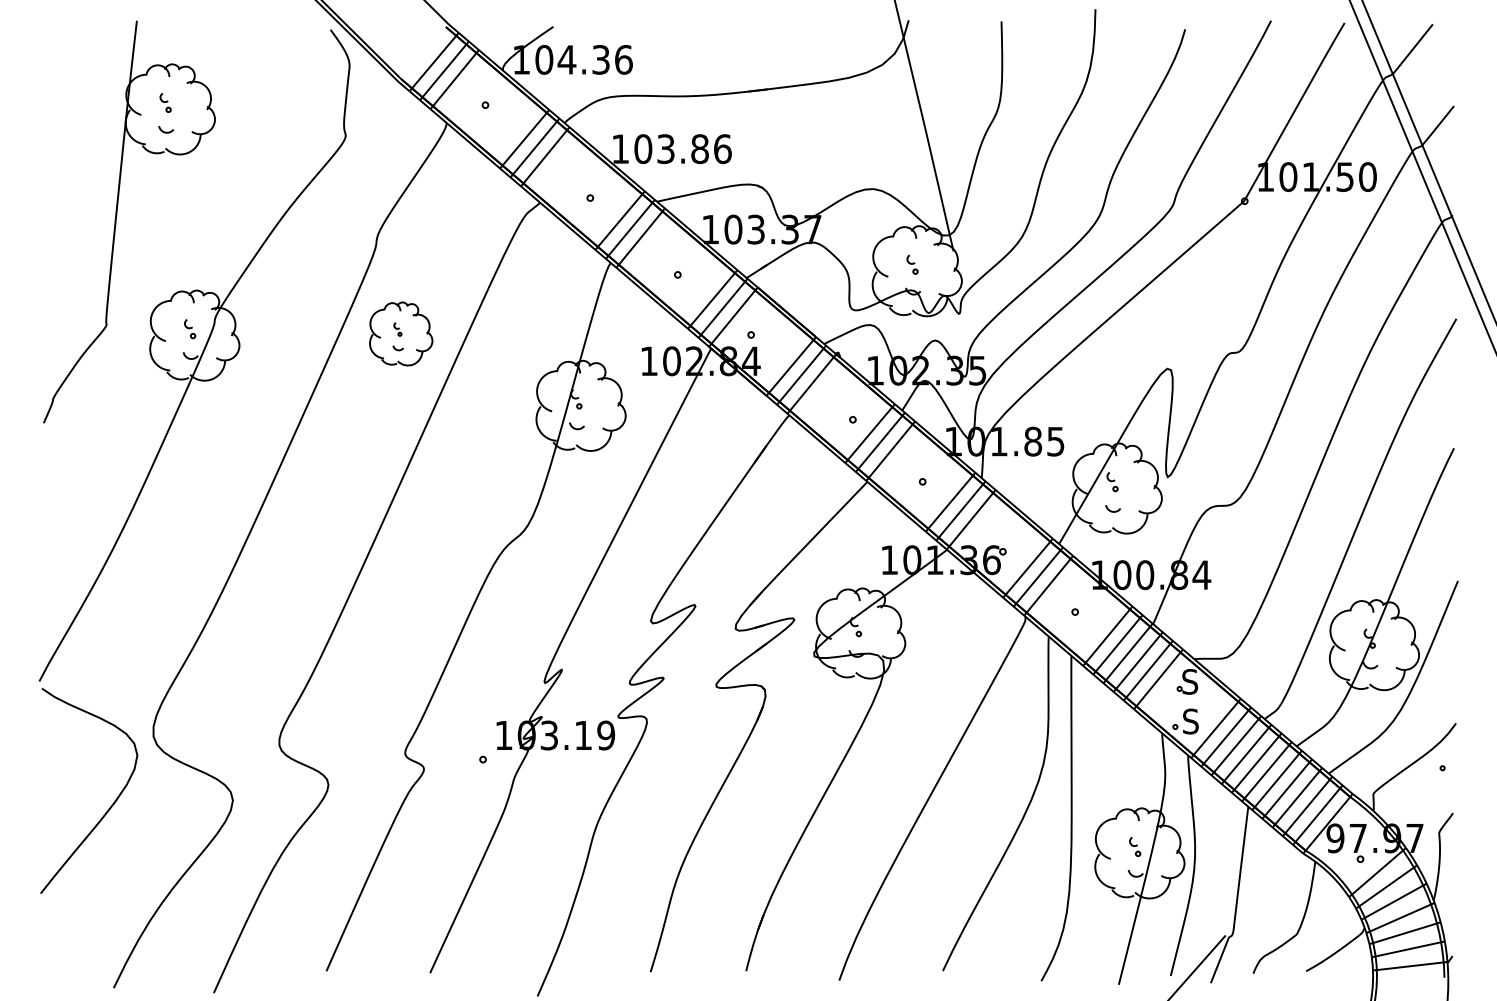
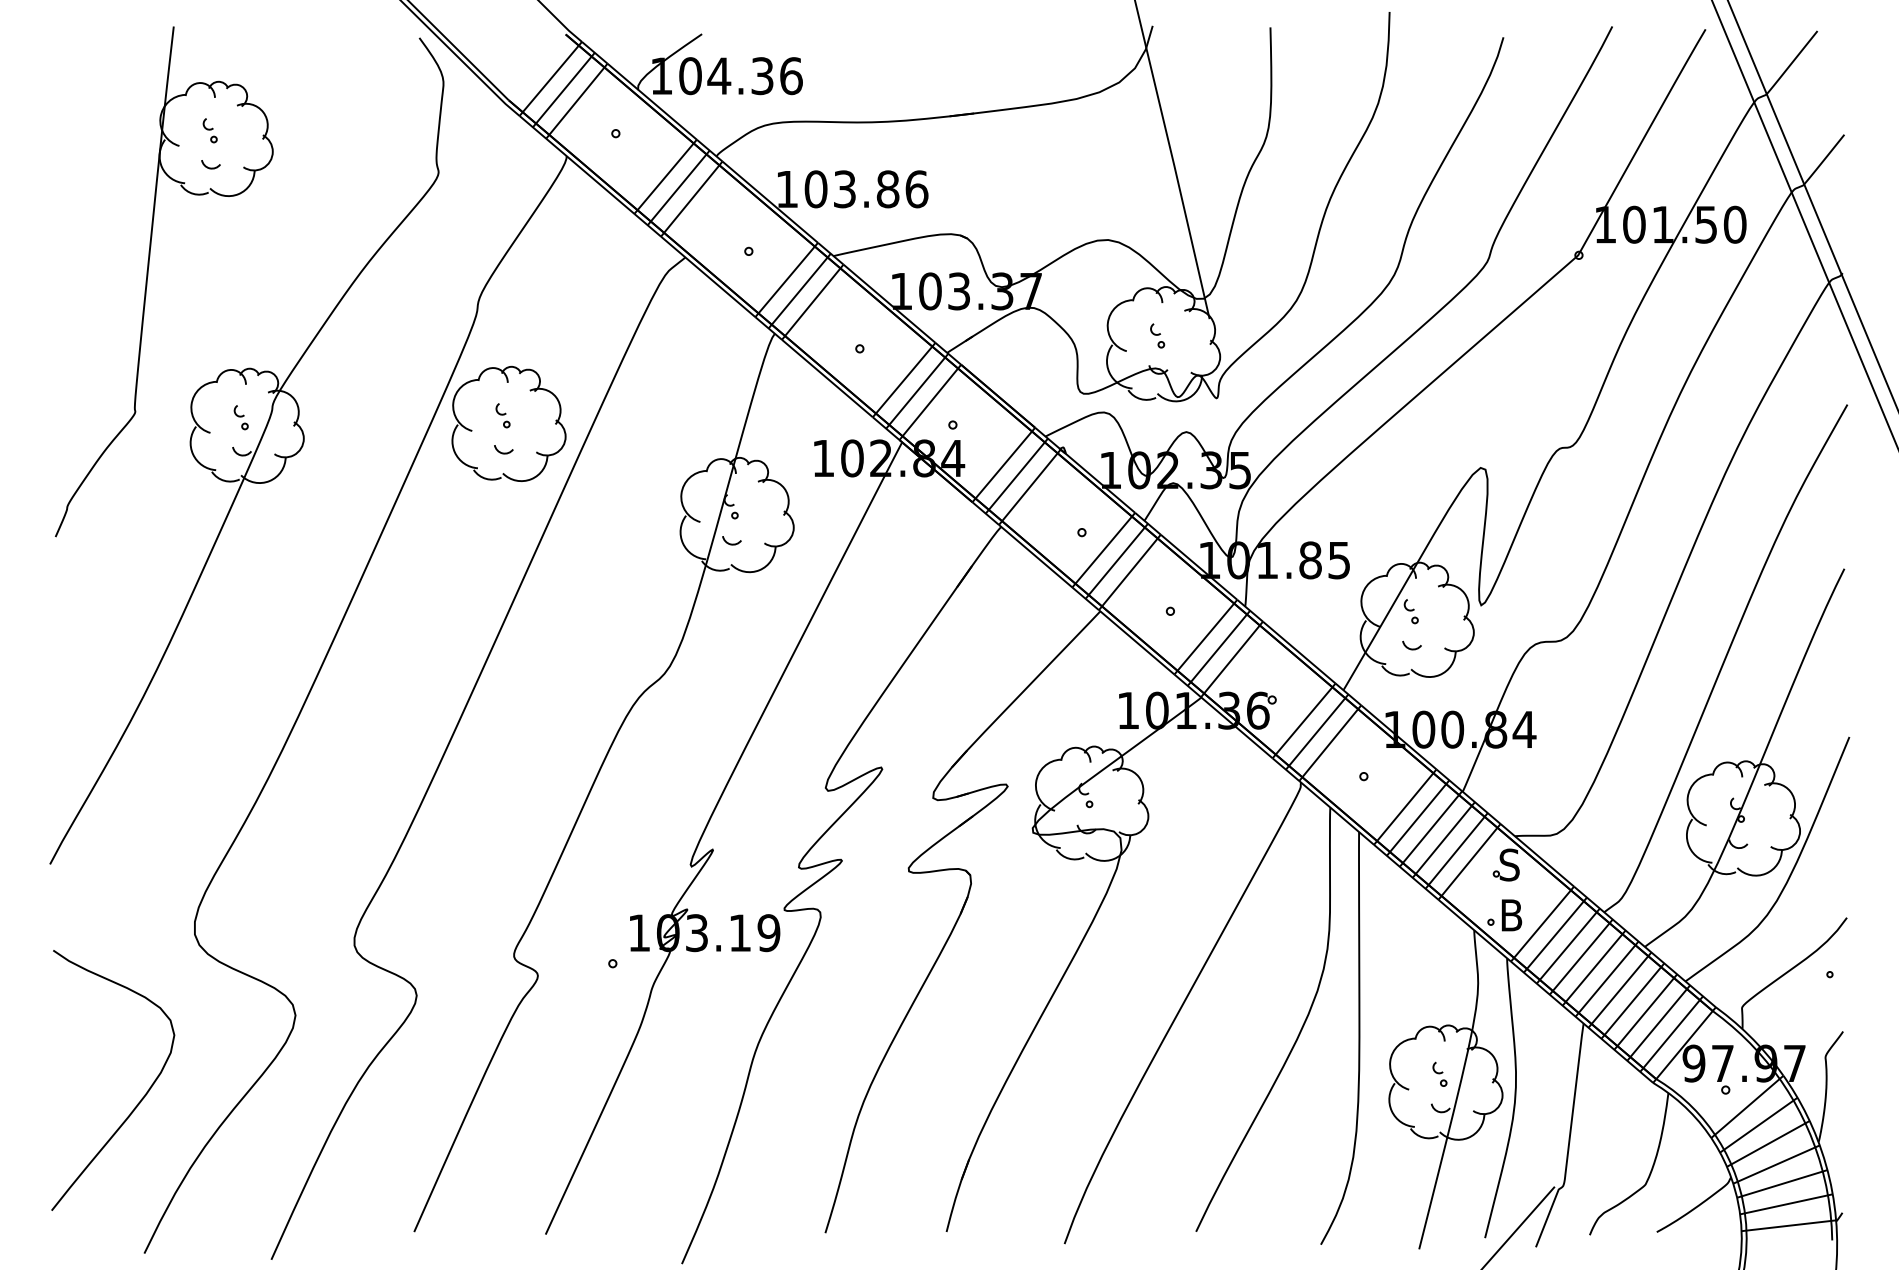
part: (400, 333) -> (508, 423), size x1.43
text: (1191, 721) -> (1511, 915), S -> B
curve: (110, 806) -> (140, 1099), moved

